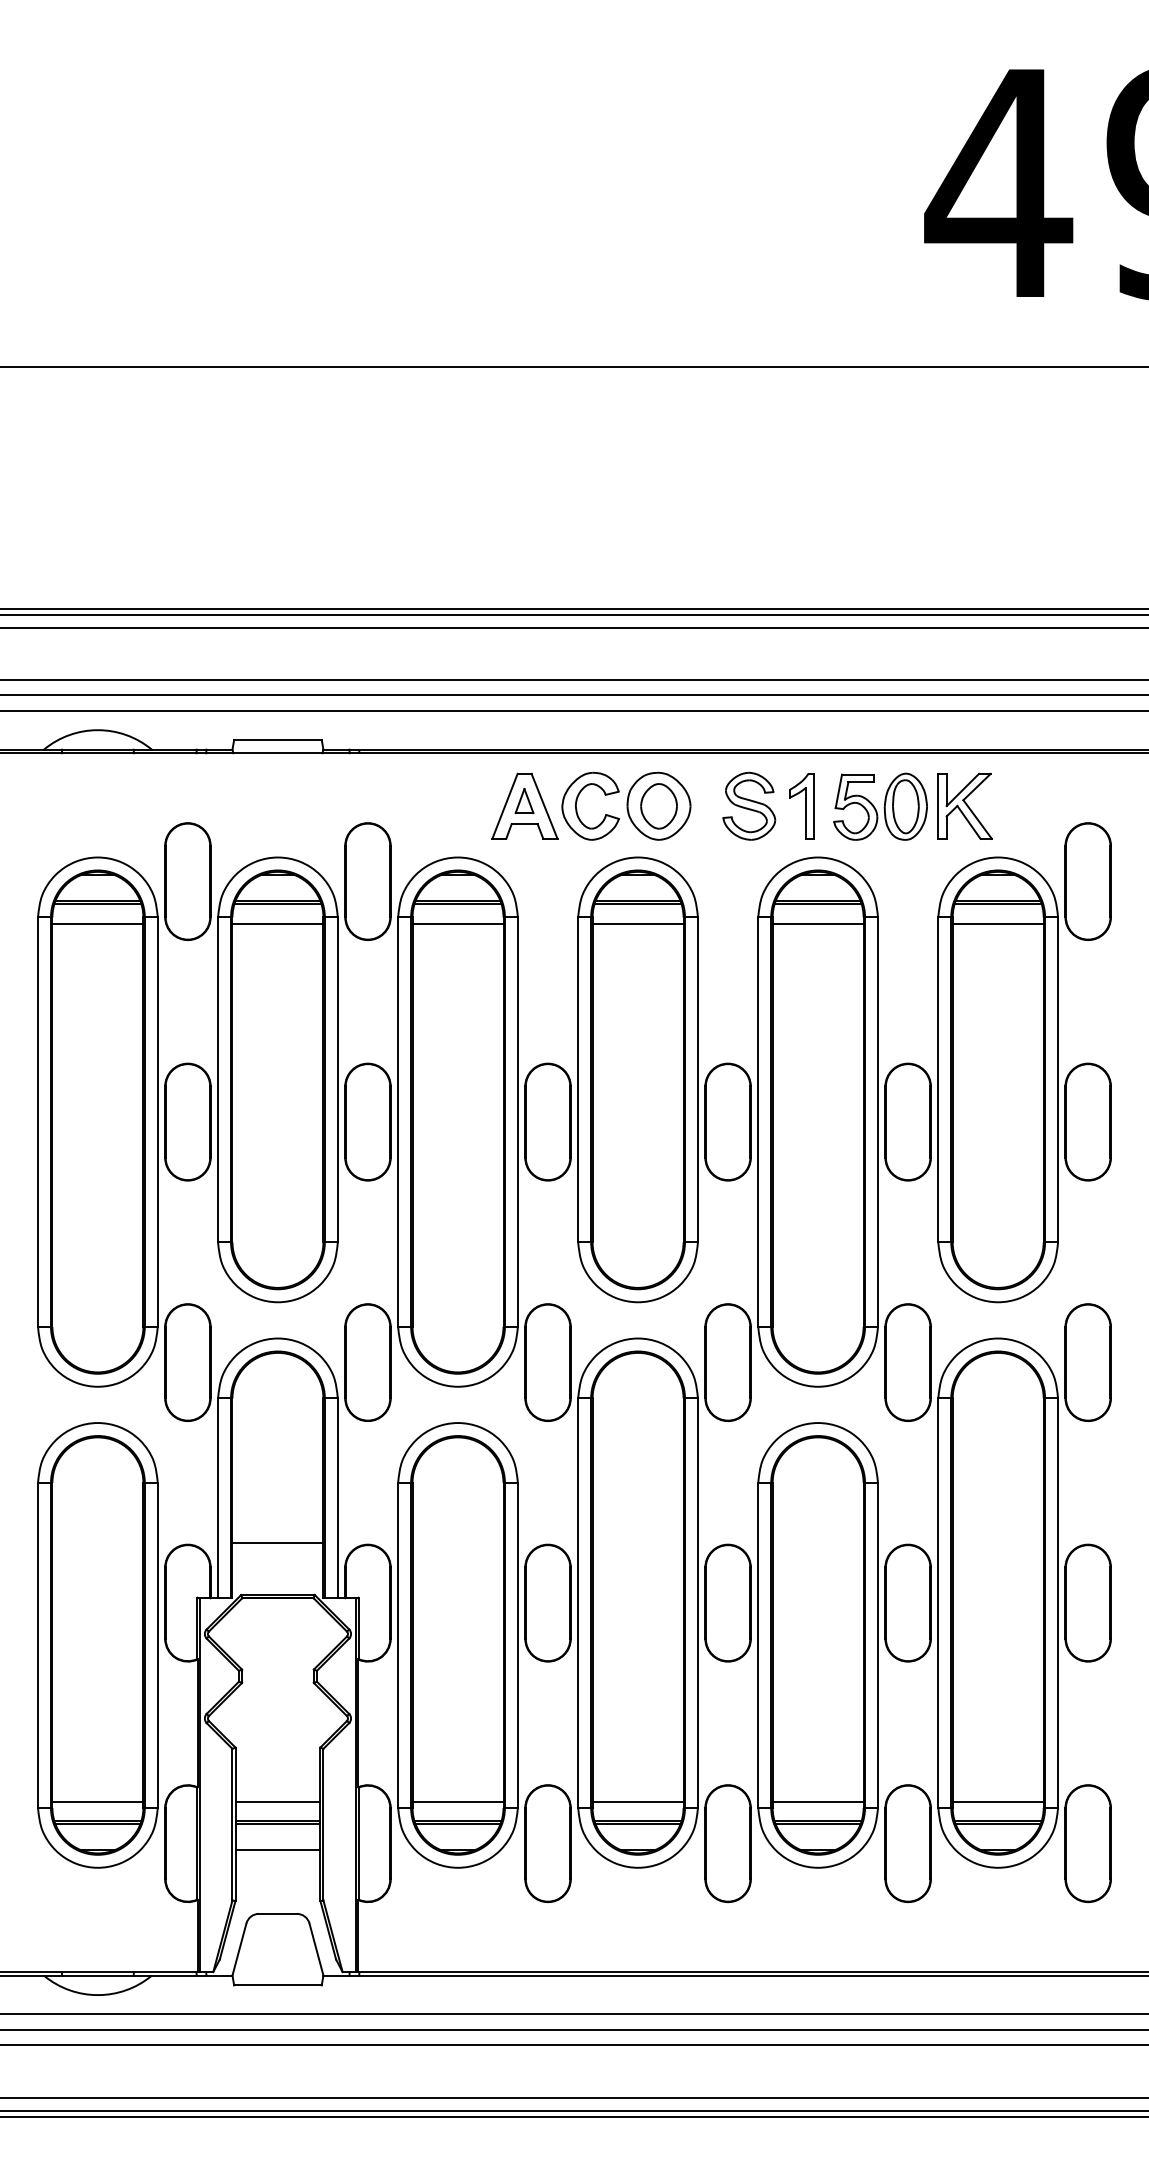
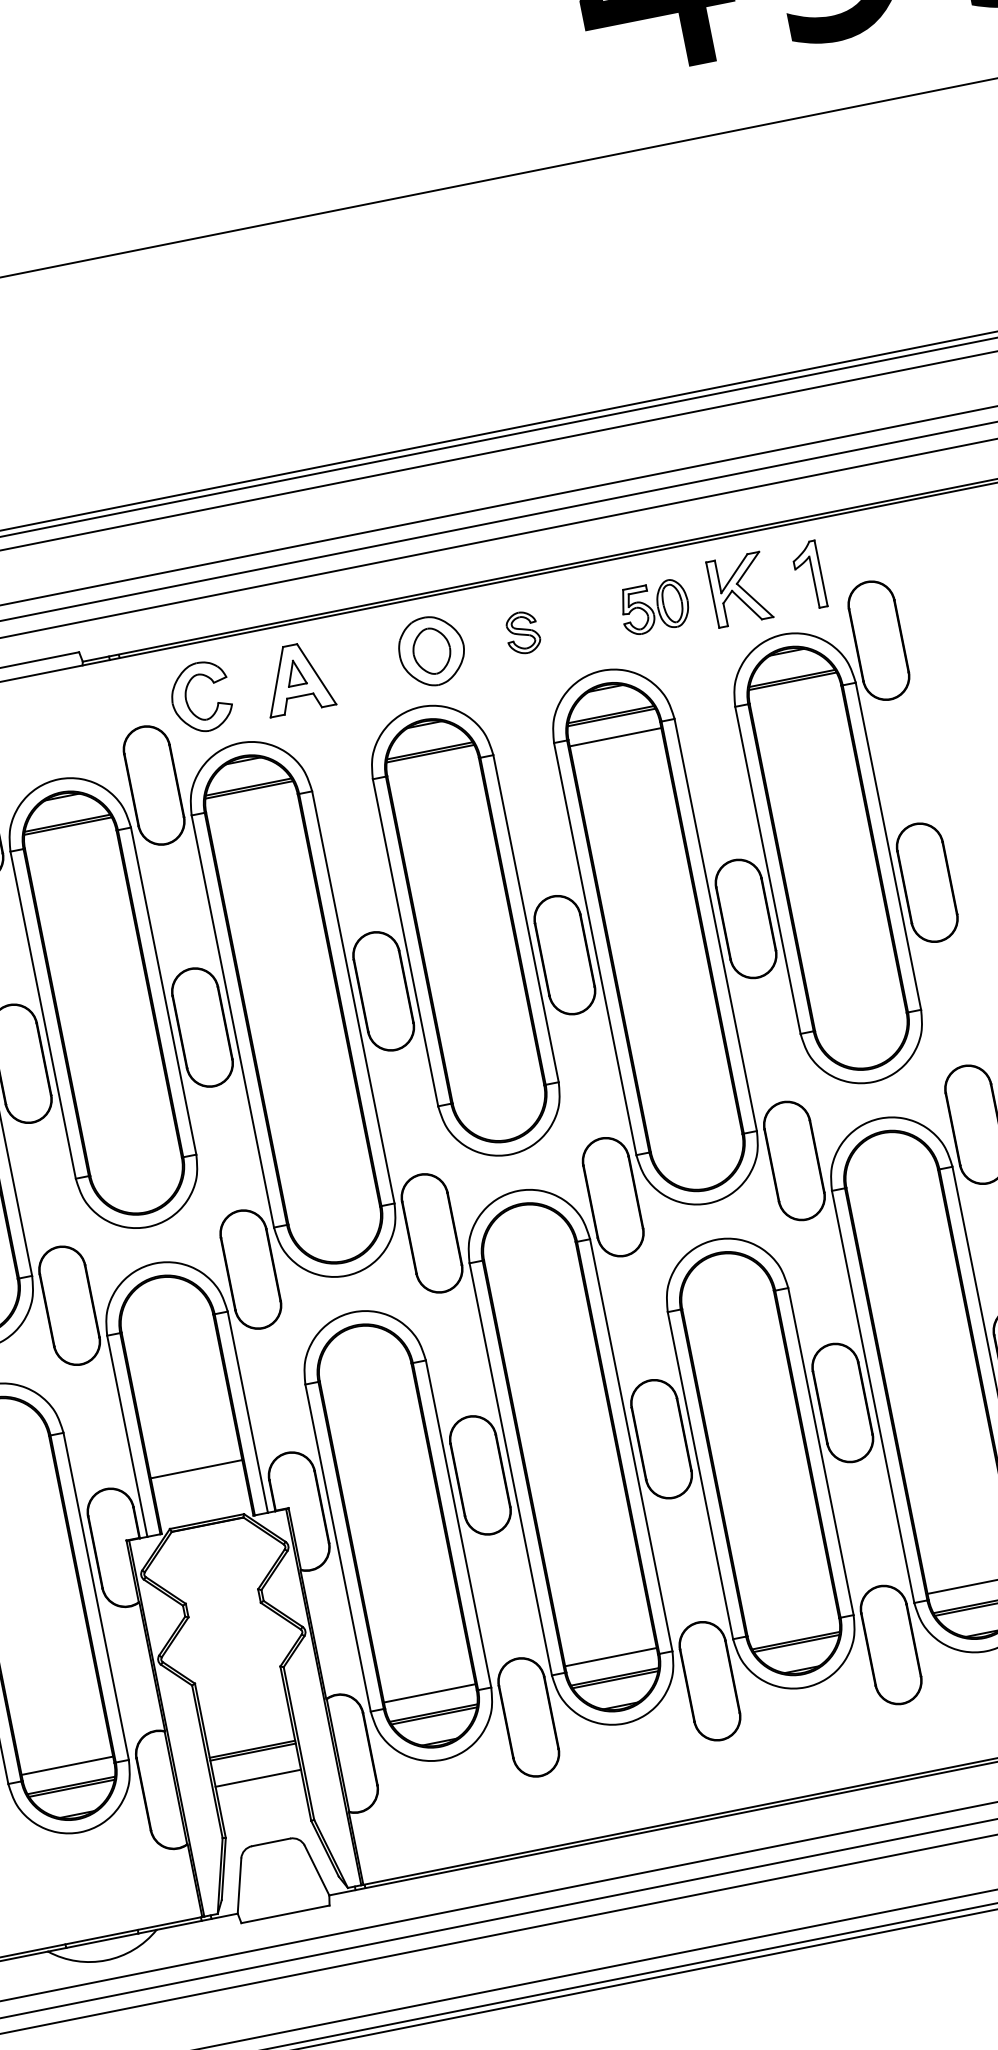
part: (577, 801) -> (186, 695), moved
part: (749, 805) -> (522, 632), size x0.6
part: (801, 806) -> (808, 576), moved
part: (880, 806) -> (654, 606), size x0.7
line: (277, 923) -> (71, 845), removed
line: (457, 923) -> (252, 809), removed
line: (637, 923) -> (433, 773), removed
line: (997, 923) -> (796, 701), removed
line: (277, 1801) -> (248, 1729), removed
line: (817, 1801) -> (791, 1620), removed

